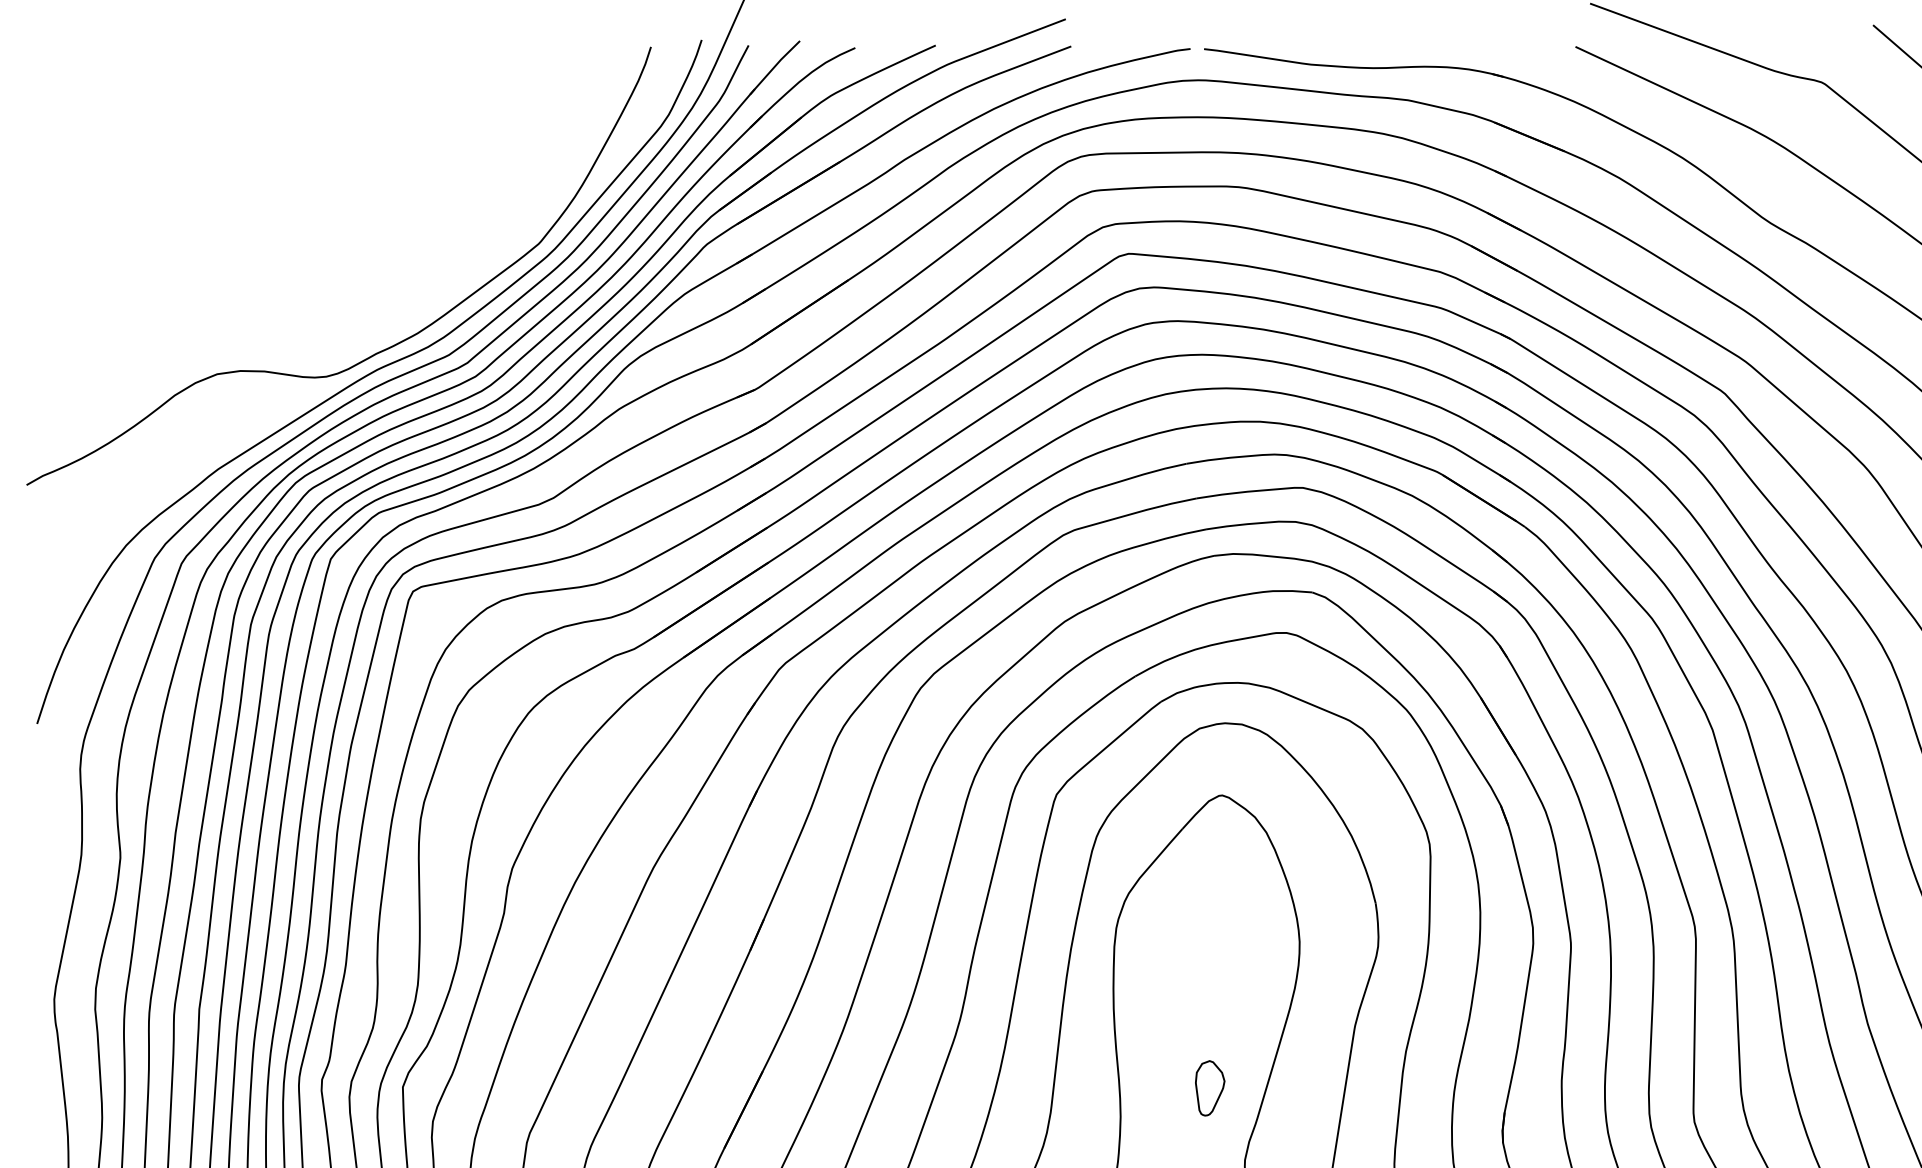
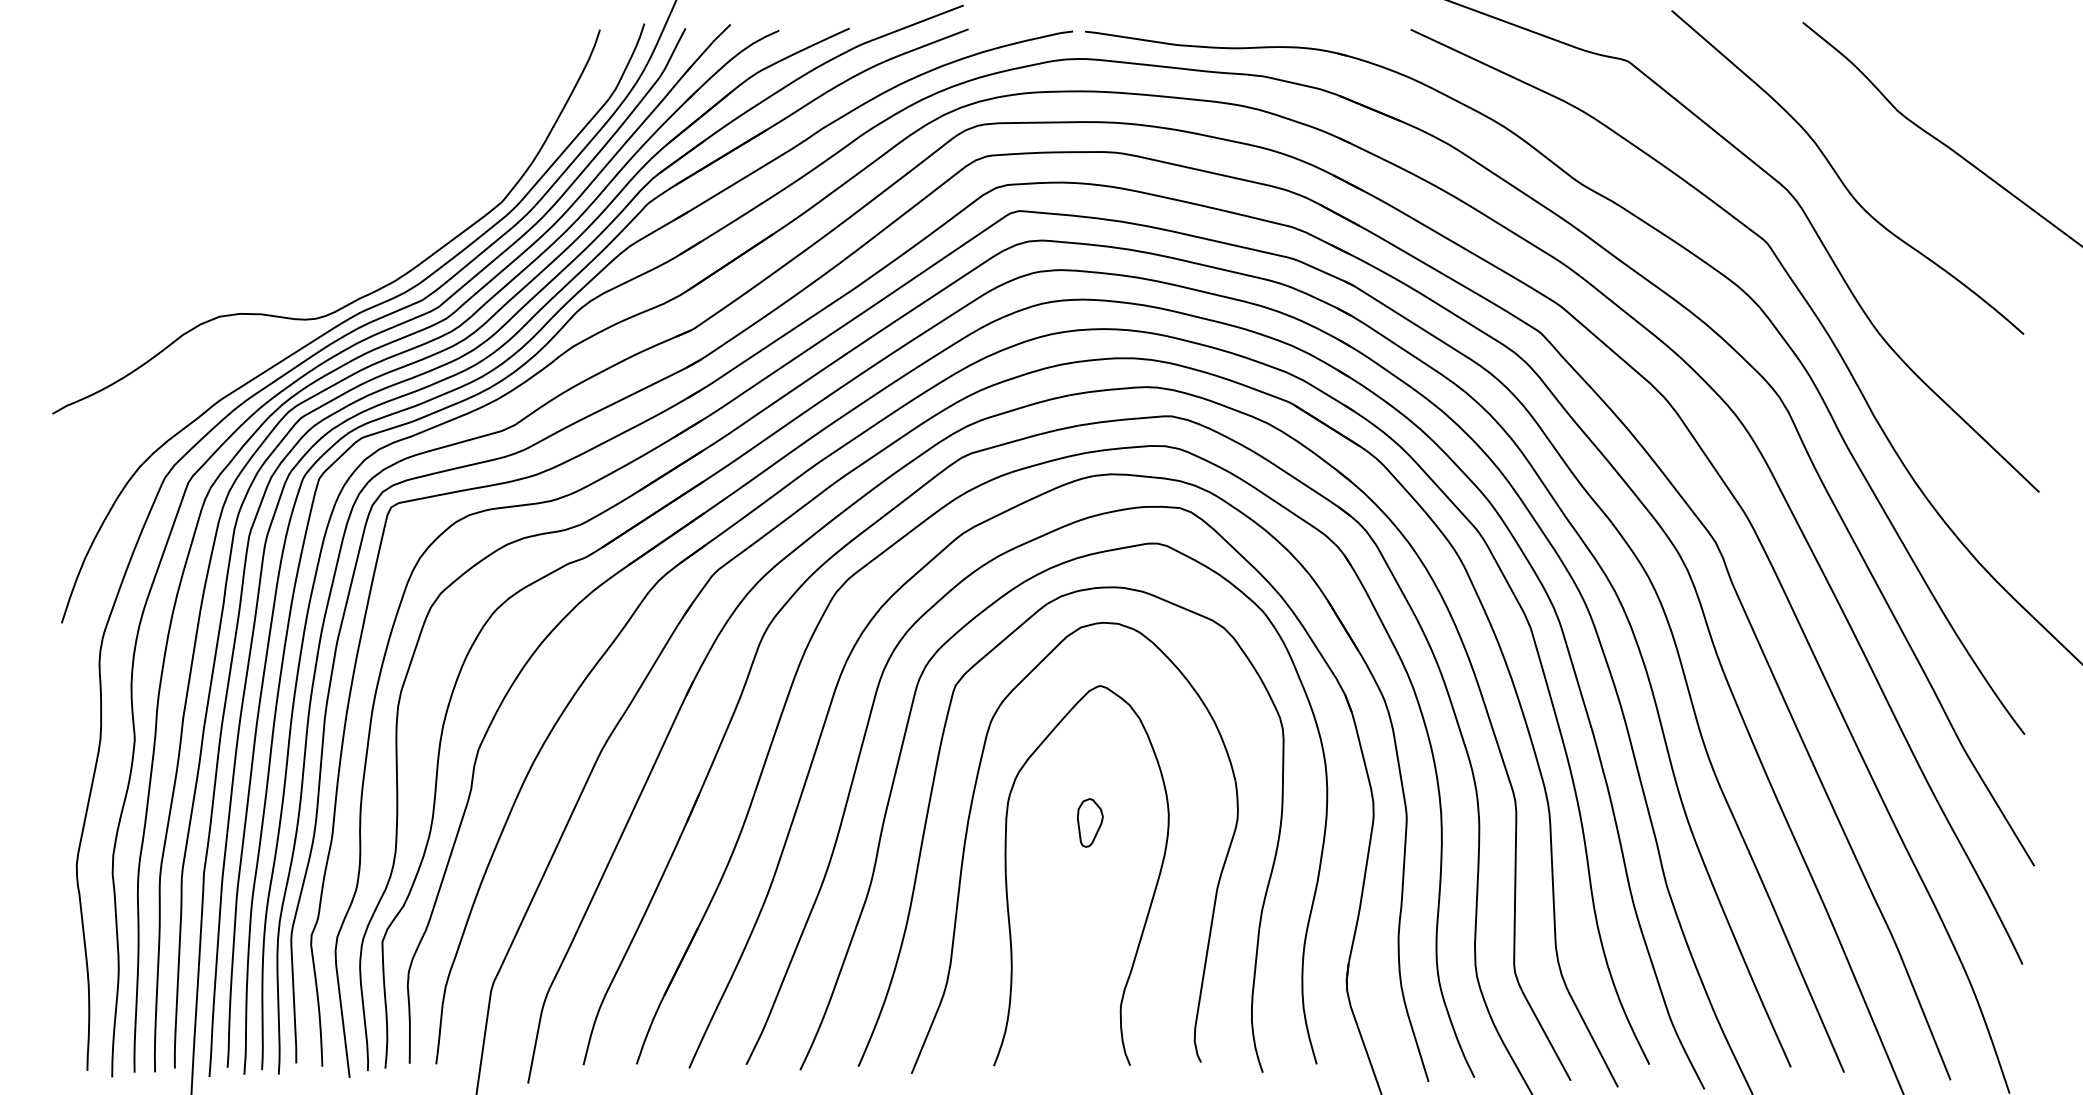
part: (1209, 1087) -> (1089, 822), moved

